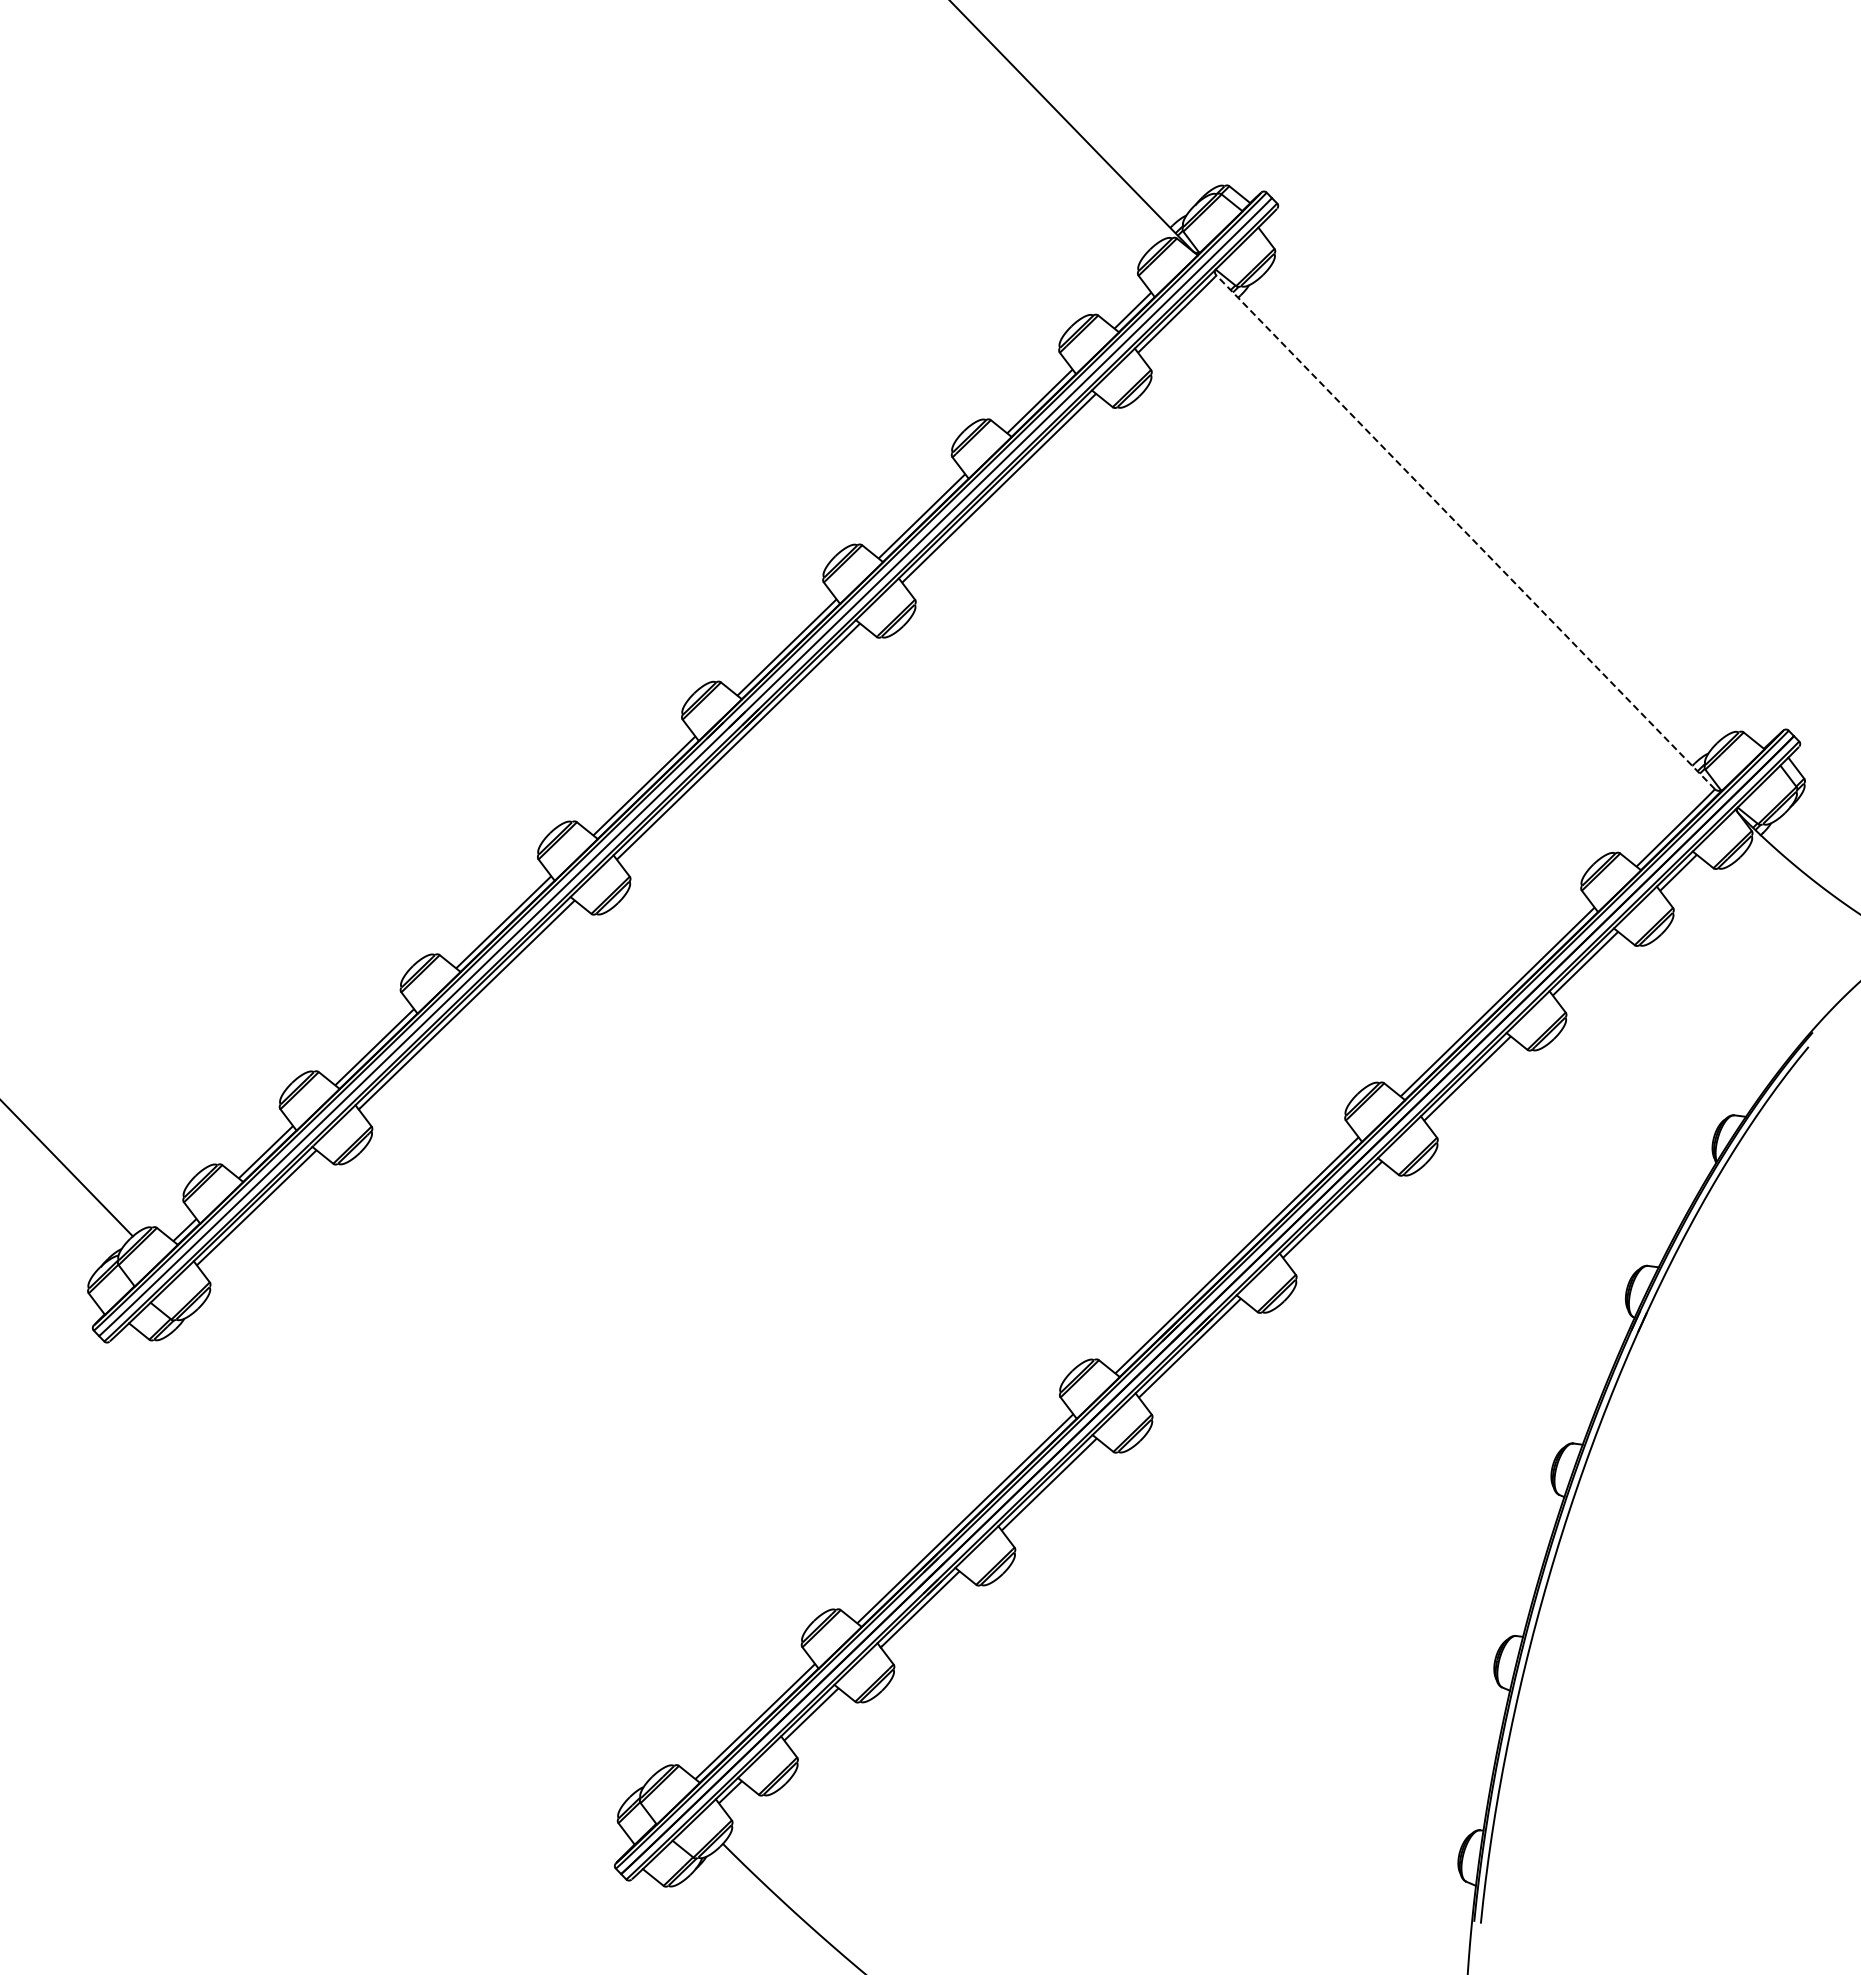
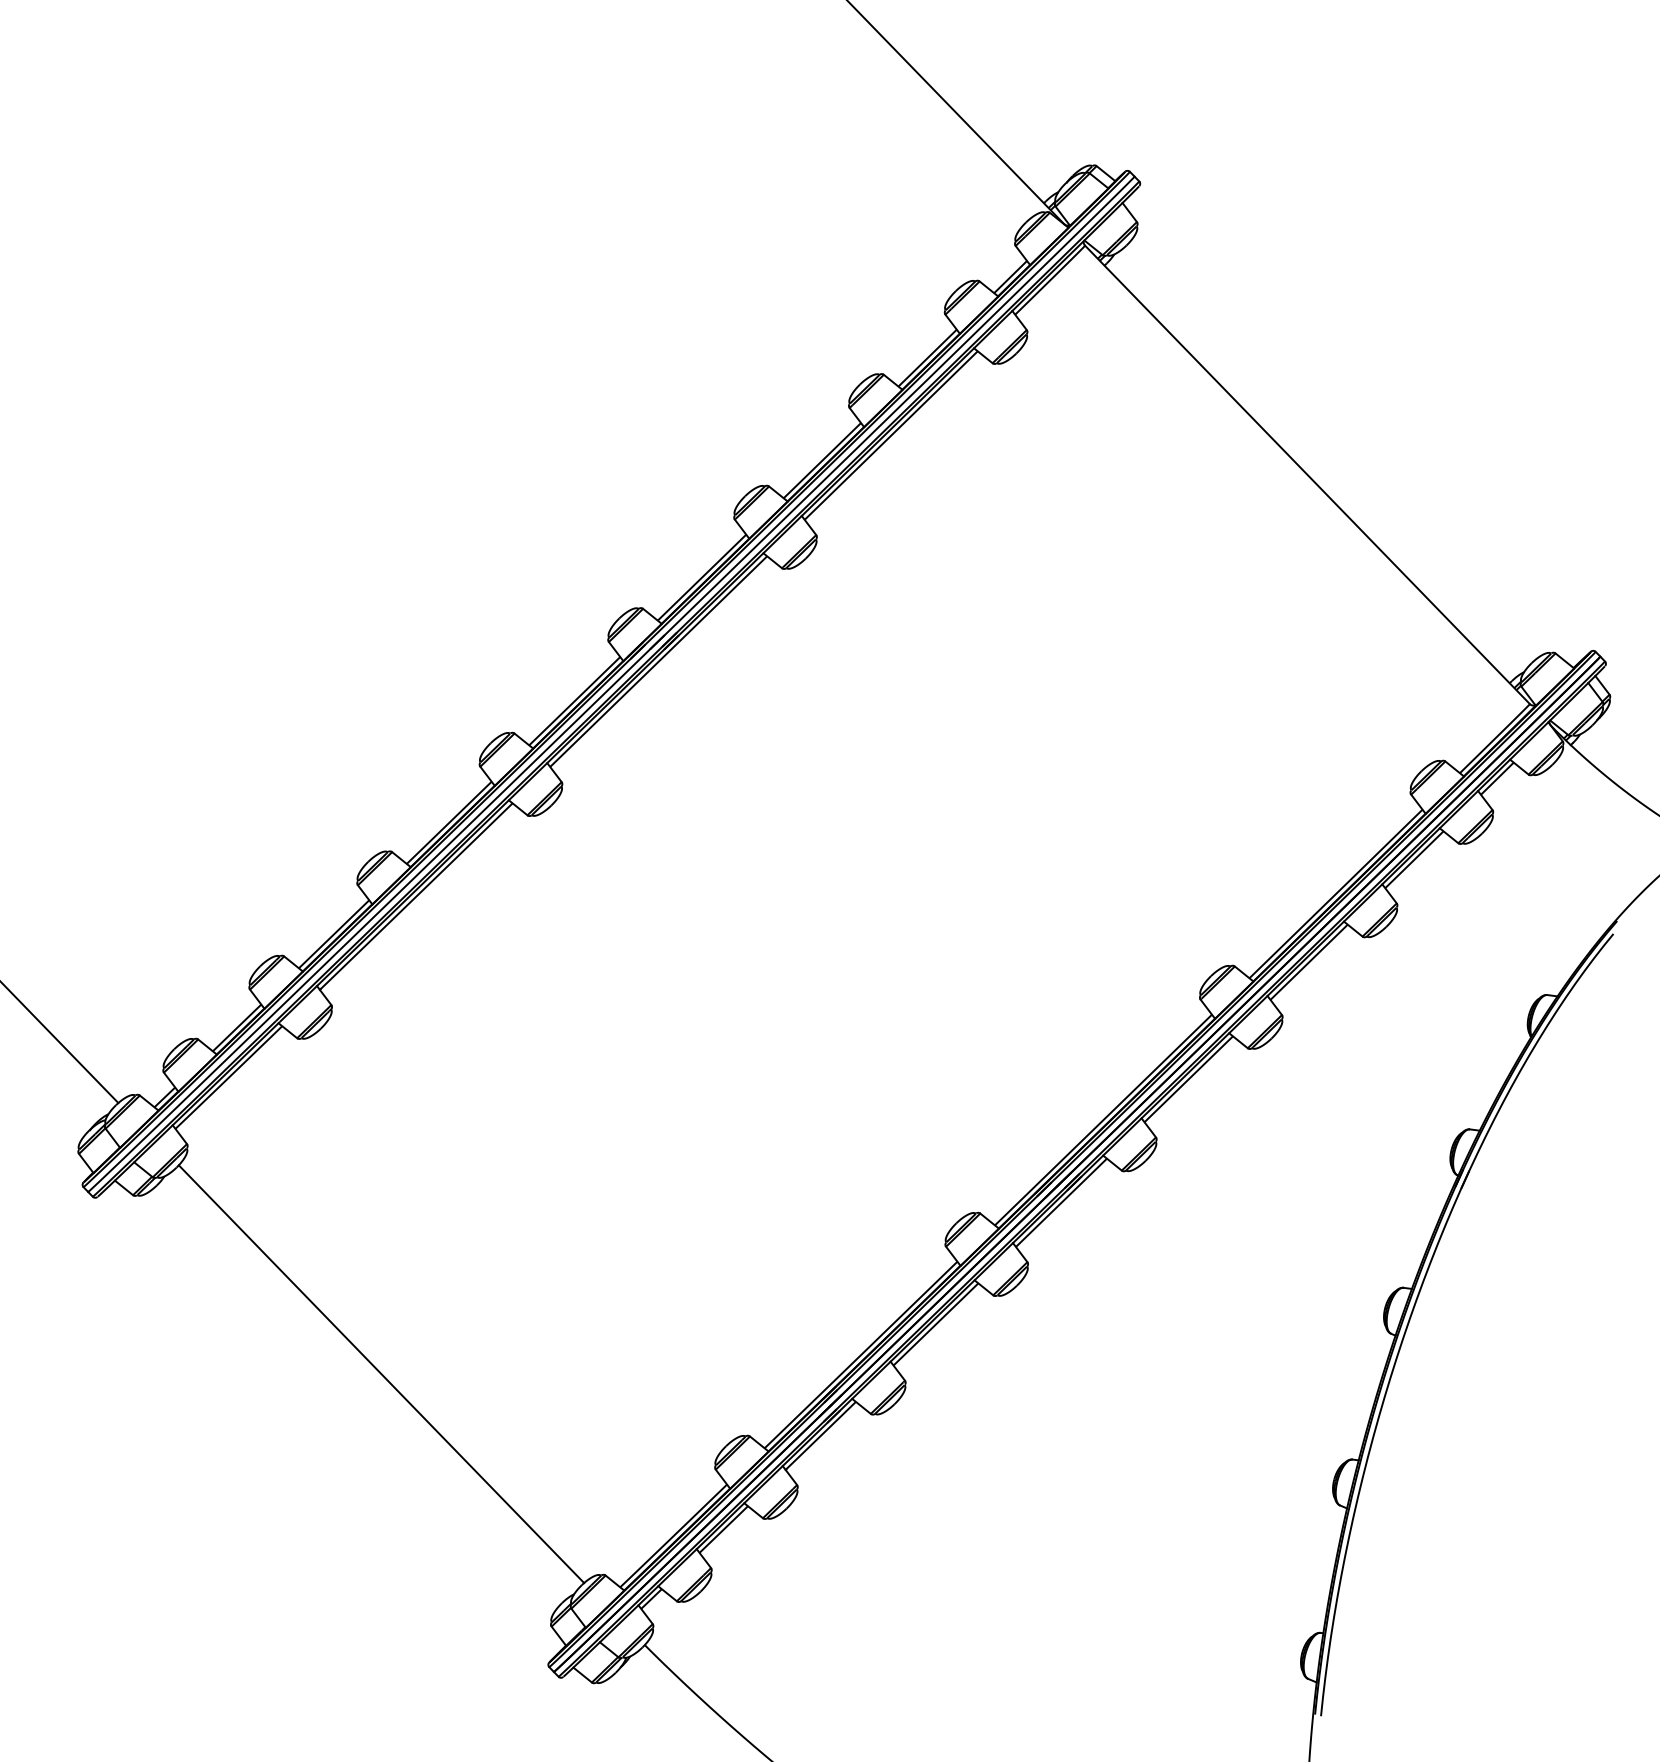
line: (1465, 532) -> (1307, 475), dashed -> solid
line: (427, 1540) -> (381, 1374), added

